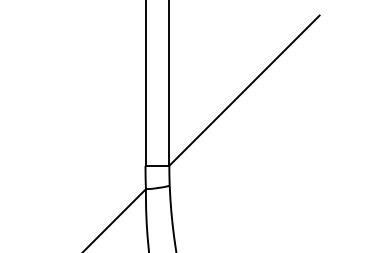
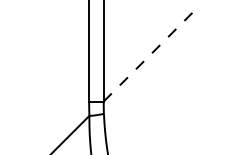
line: (245, 90) -> (150, 55), solid -> dashed

